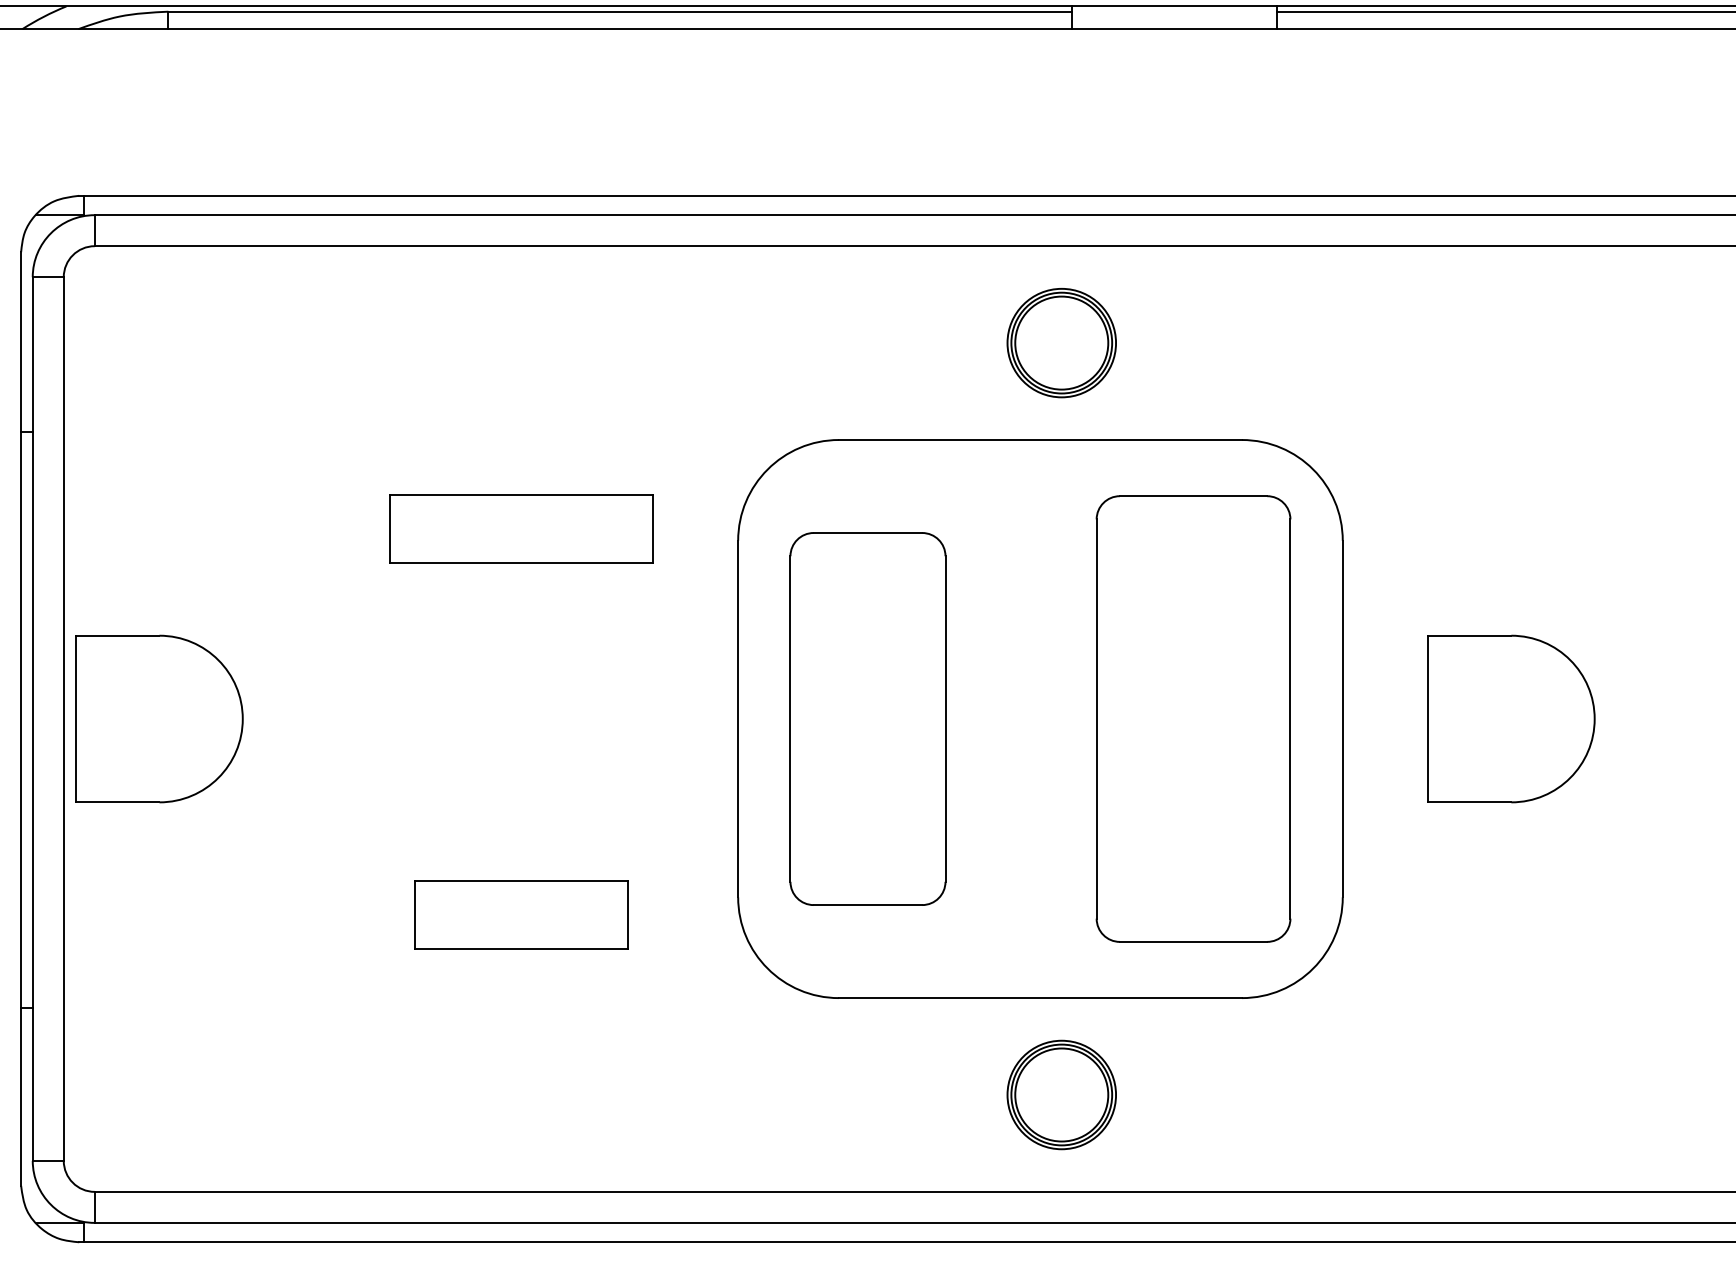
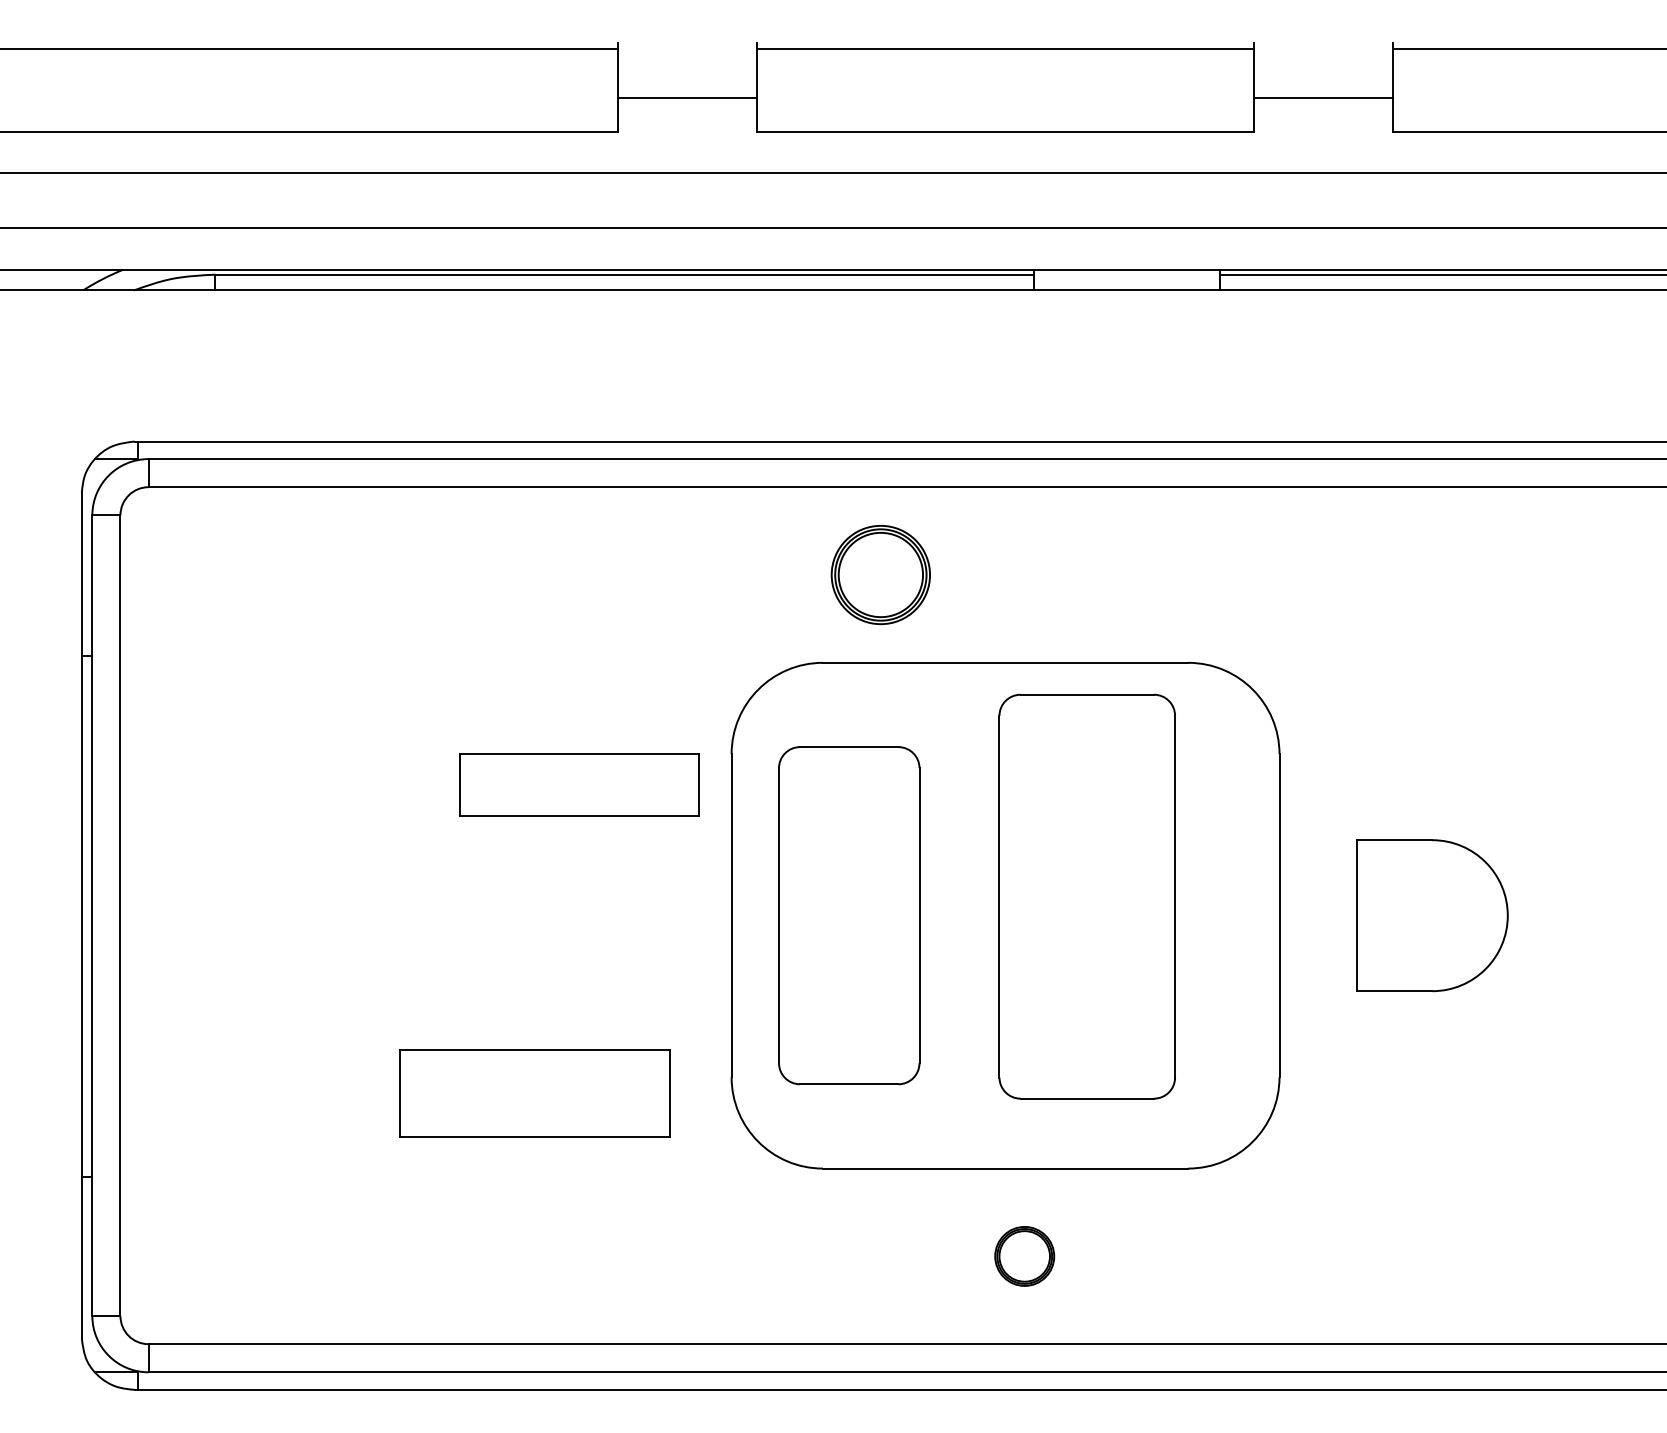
part: (1061, 343) -> (880, 575), moved
part: (521, 529) -> (579, 784), moved
part: (159, 718) -> (207, 915), removed
part: (1192, 718) -> (1086, 896), moved
part: (521, 915) -> (535, 1093), size x1.4
part: (1061, 1095) -> (1024, 1256), size x0.6

